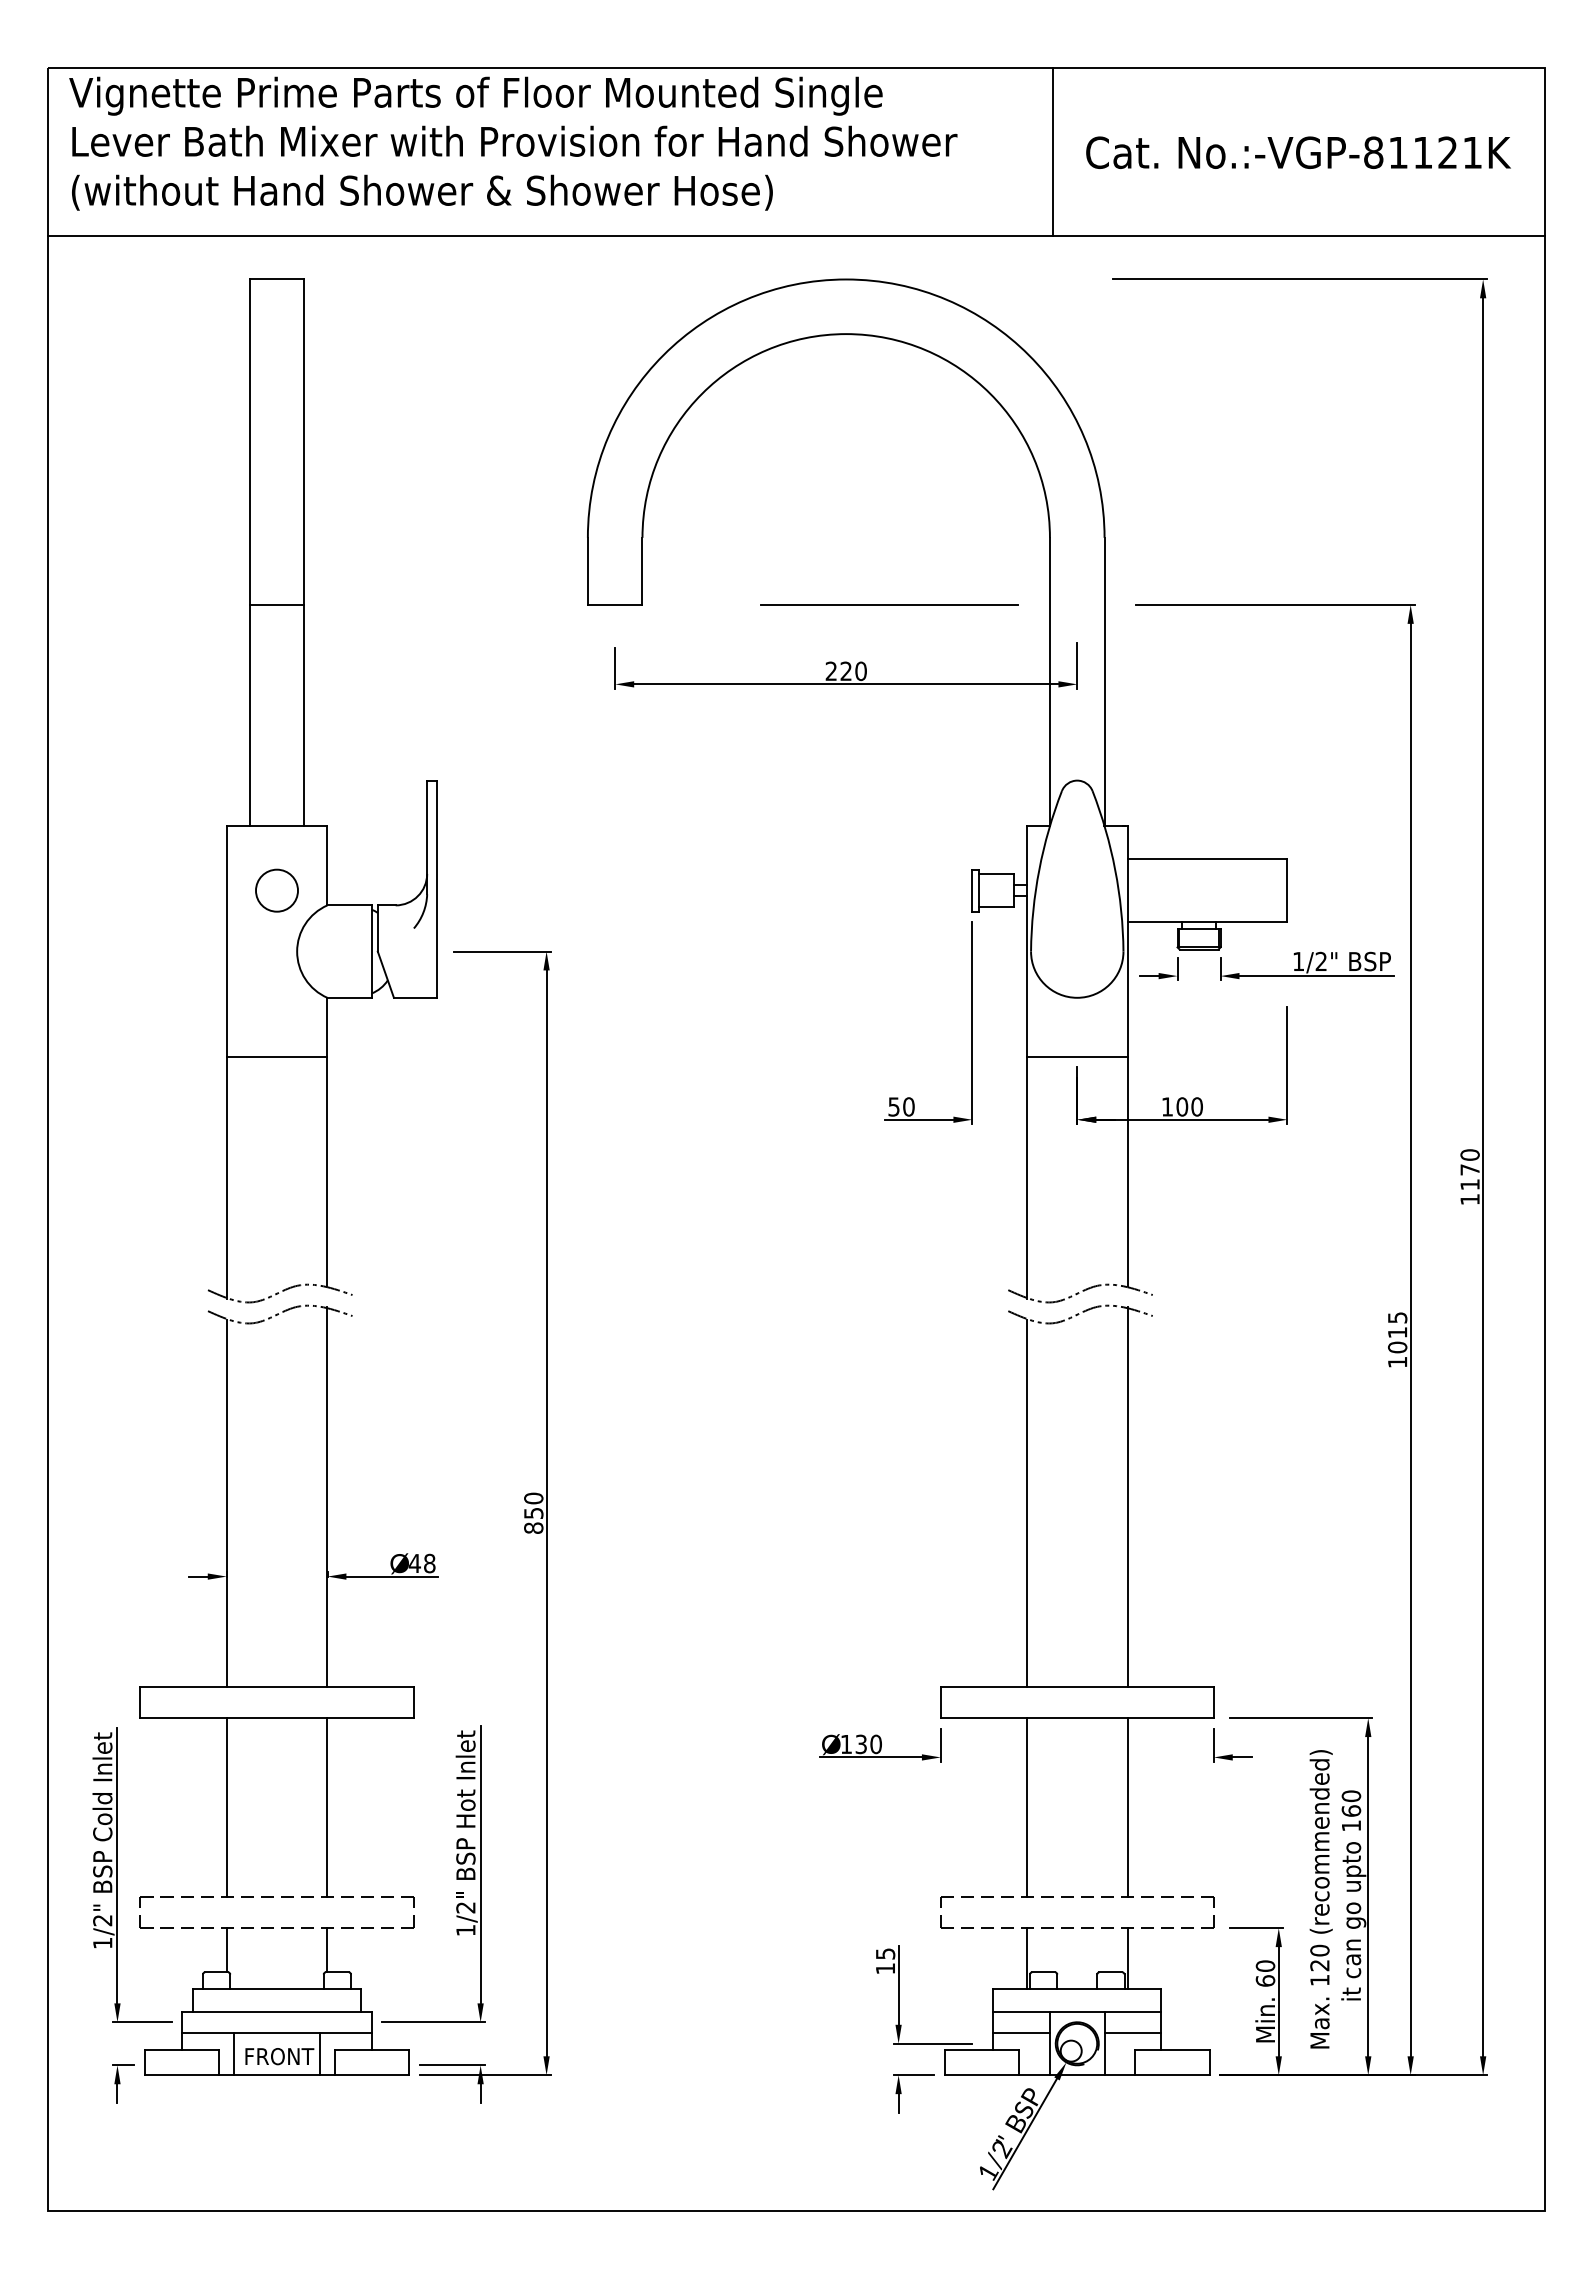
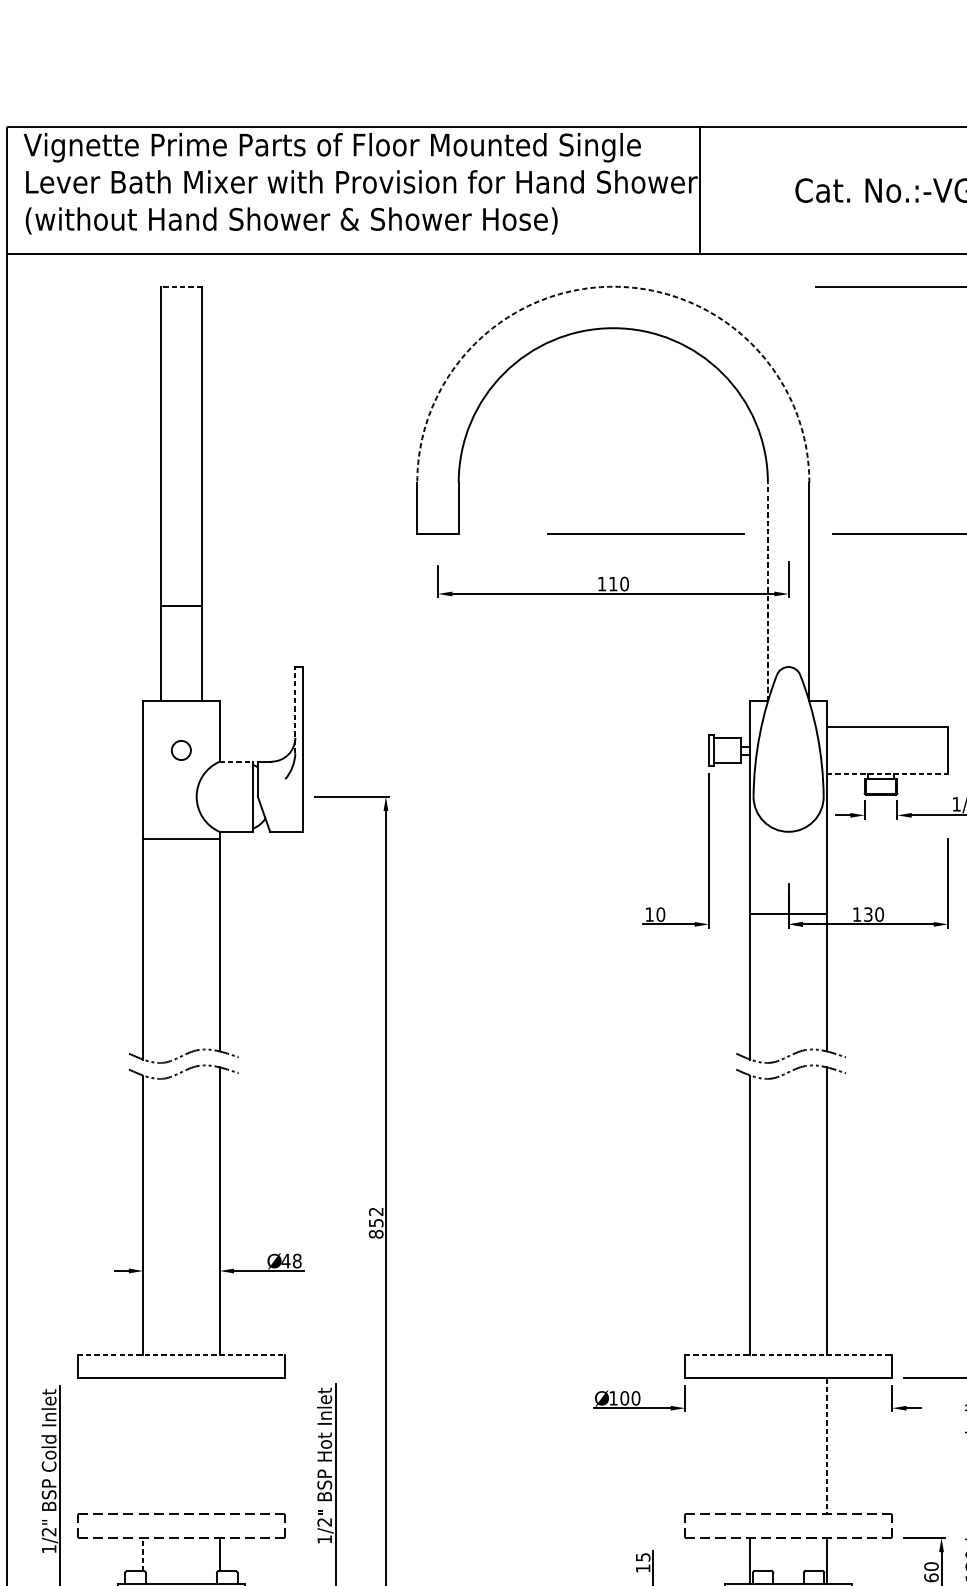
line: (1053, 152) -> (700, 190), moved
line: (276, 279) -> (181, 286), solid -> dashed
arc: (846, 279) -> (613, 286), solid -> dashed
line: (276, 605) -> (181, 606), moved
text: (838, 670) -> (607, 583), 220 -> 110
line: (1049, 681) -> (767, 591), solid -> dashed
line: (427, 837) -> (295, 710), solid -> dashed
circle: (276, 890) -> (181, 750), size x0.6
line: (349, 905) -> (236, 761), solid -> dashed
line: (1207, 922) -> (887, 774), solid -> dashed
line: (276, 1056) -> (181, 839), moved
line: (1076, 1056) -> (788, 914), moved
text: (893, 1106) -> (649, 914), 50 -> 10
text: (1182, 1106) -> (868, 914), 100 -> 130
text: (533, 1498) -> (376, 1211), 850 -> 852
line: (277, 1686) -> (181, 1354), solid -> dashed
line: (1077, 1686) -> (788, 1354), solid -> dashed
text: (861, 1744) -> (624, 1398), 130 -> 100
line: (226, 1807) -> (143, 1446), removed
line: (327, 1807) -> (219, 1446), removed
line: (1026, 1807) -> (750, 1446), removed
line: (1127, 1808) -> (826, 1446), solid -> dashed
line: (226, 1949) -> (143, 1553), solid -> dashed

